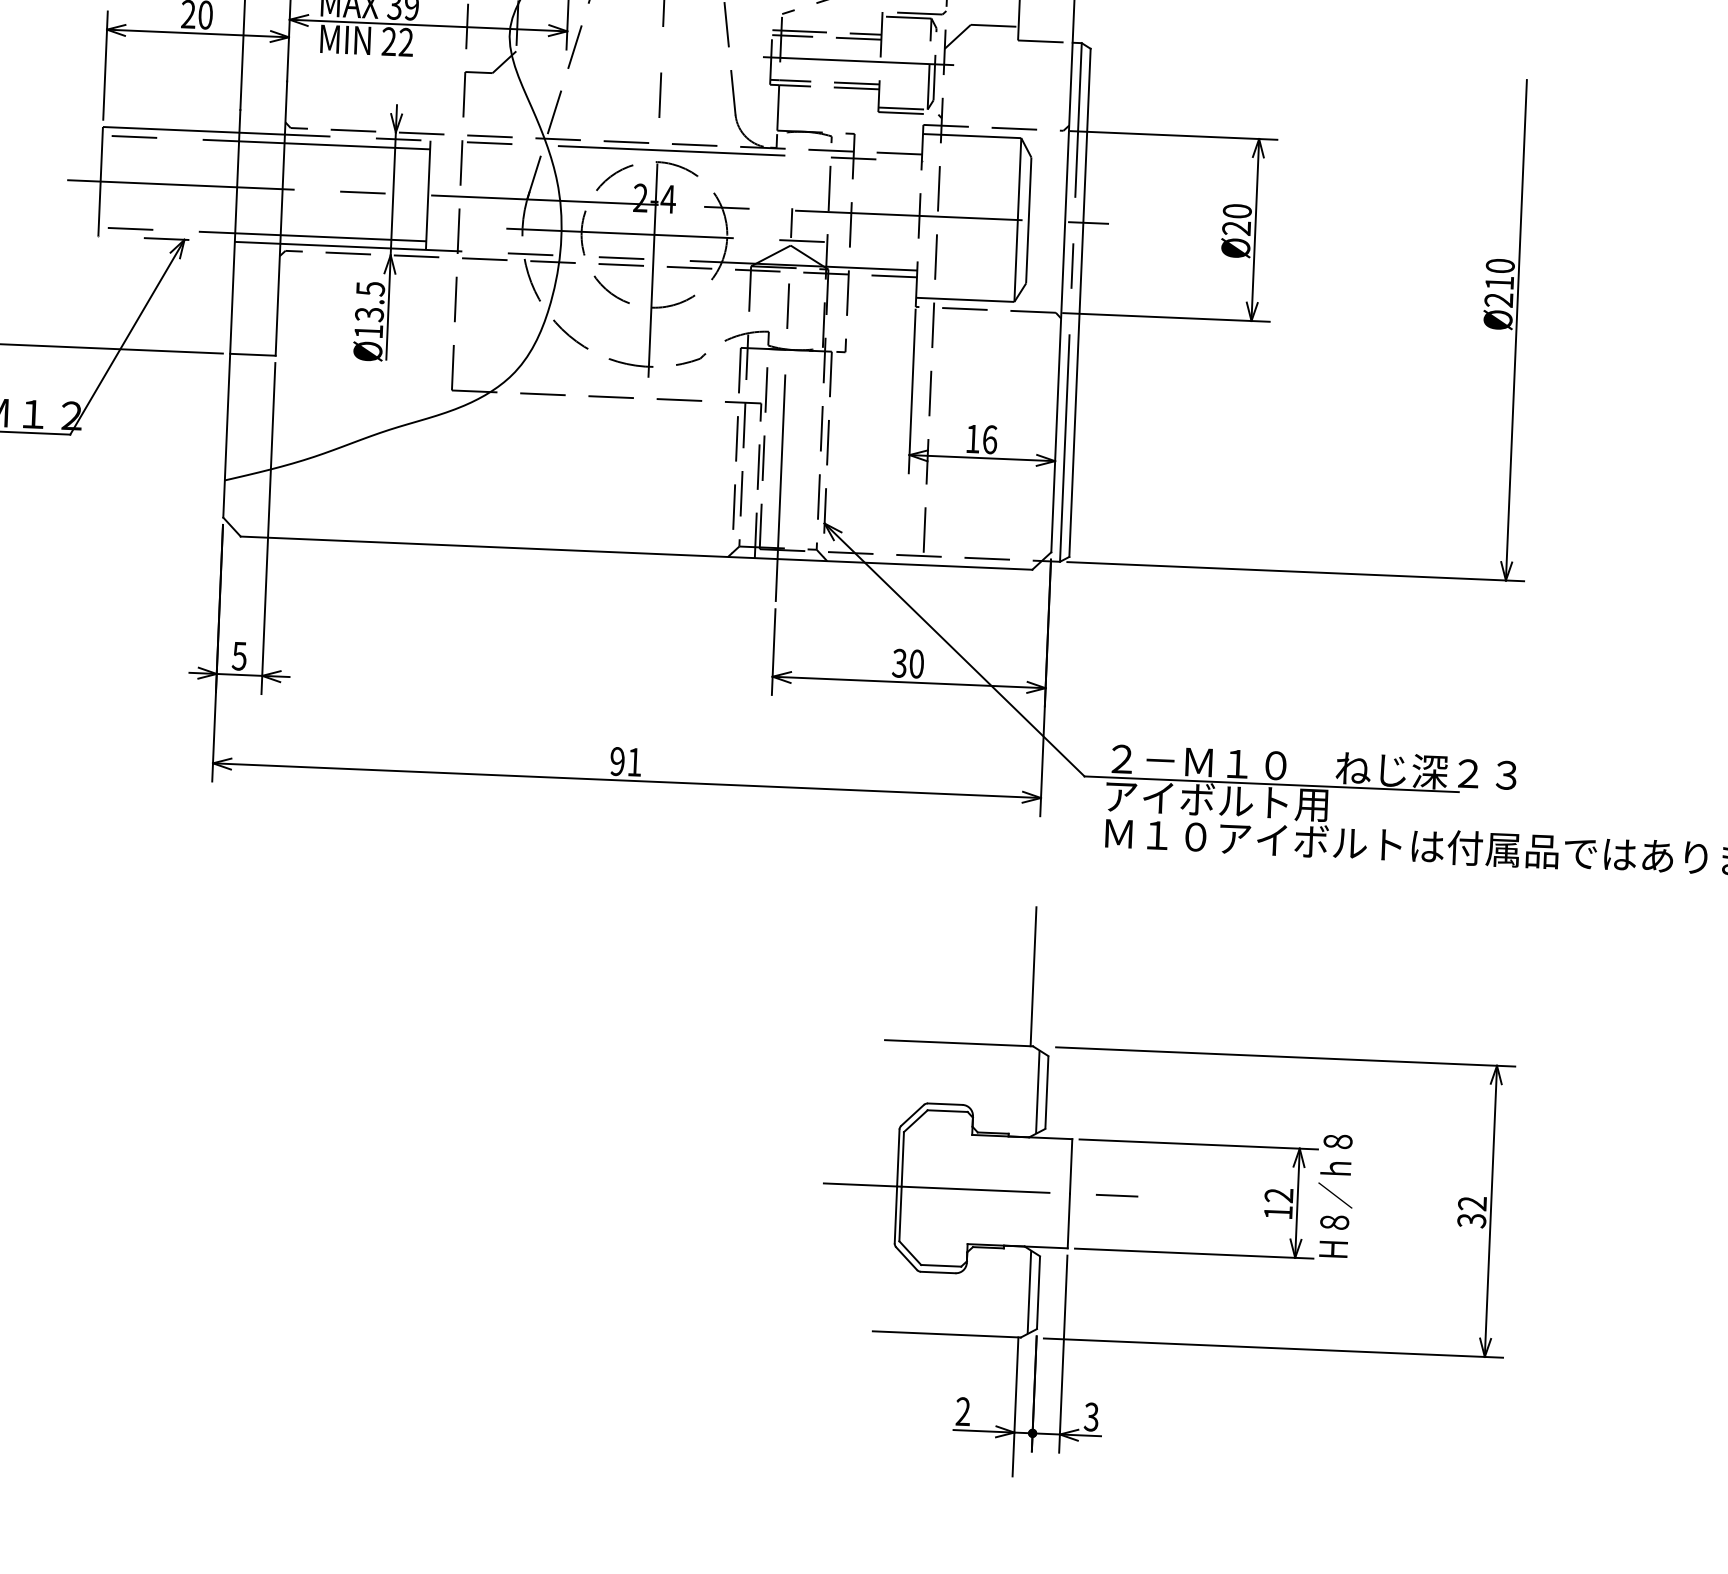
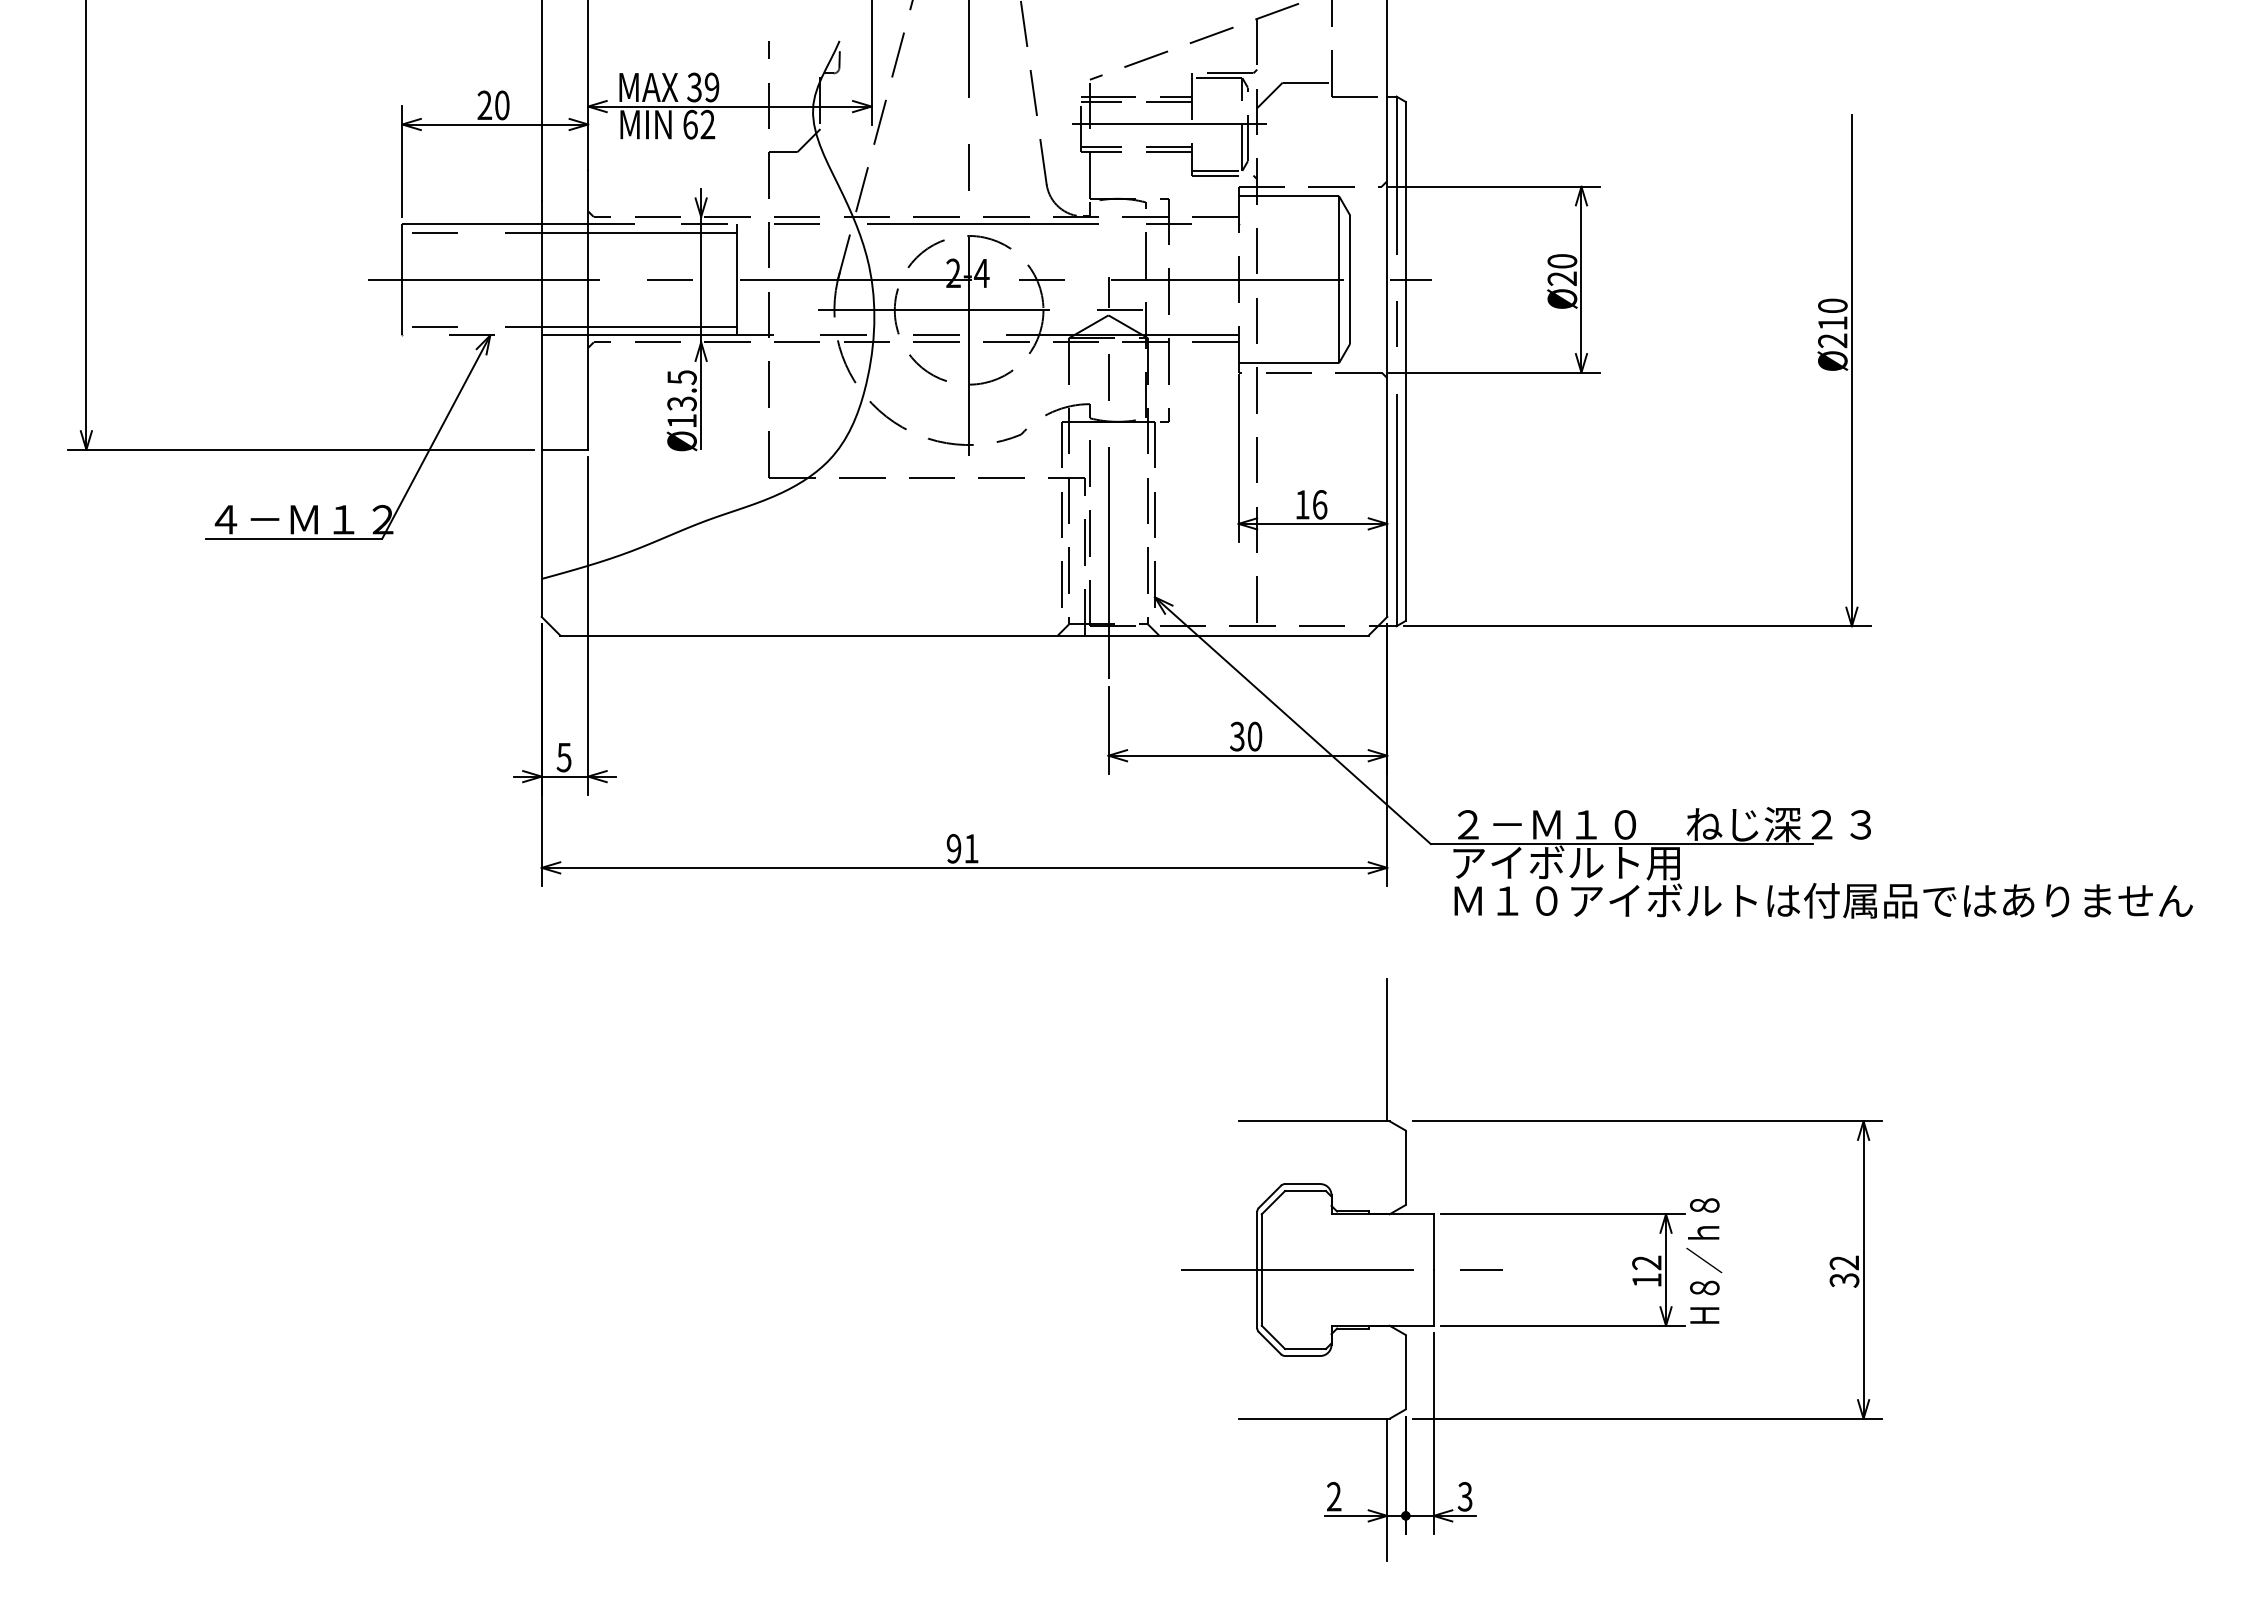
text: (389, 41) -> (690, 124), 22 -> 62
line: (1037, 1091) -> (1396, 1167), removed
line: (1029, 1291) -> (1396, 1371), removed

